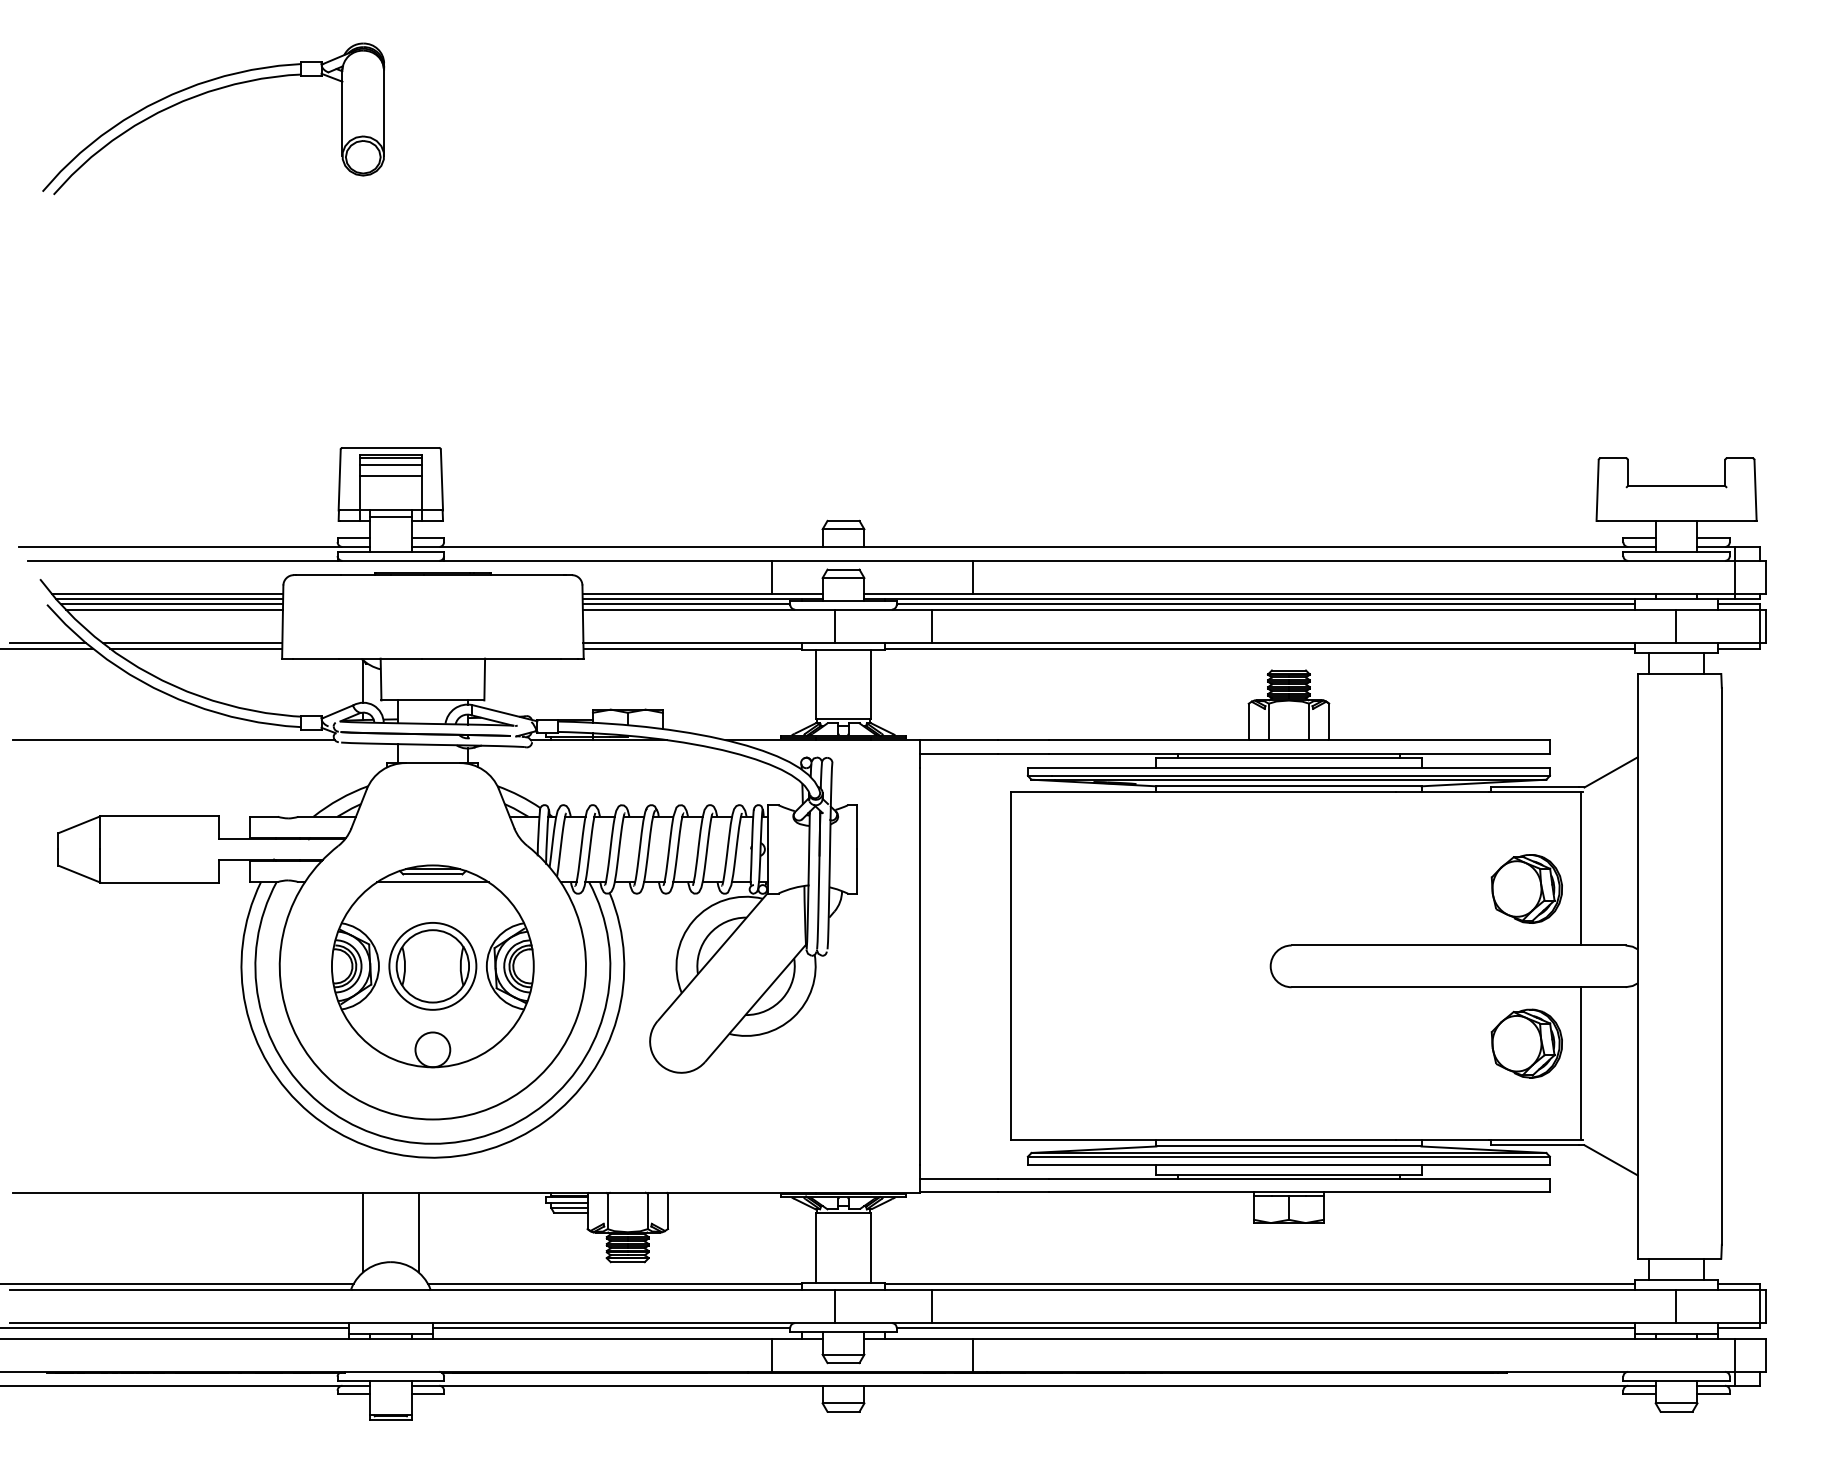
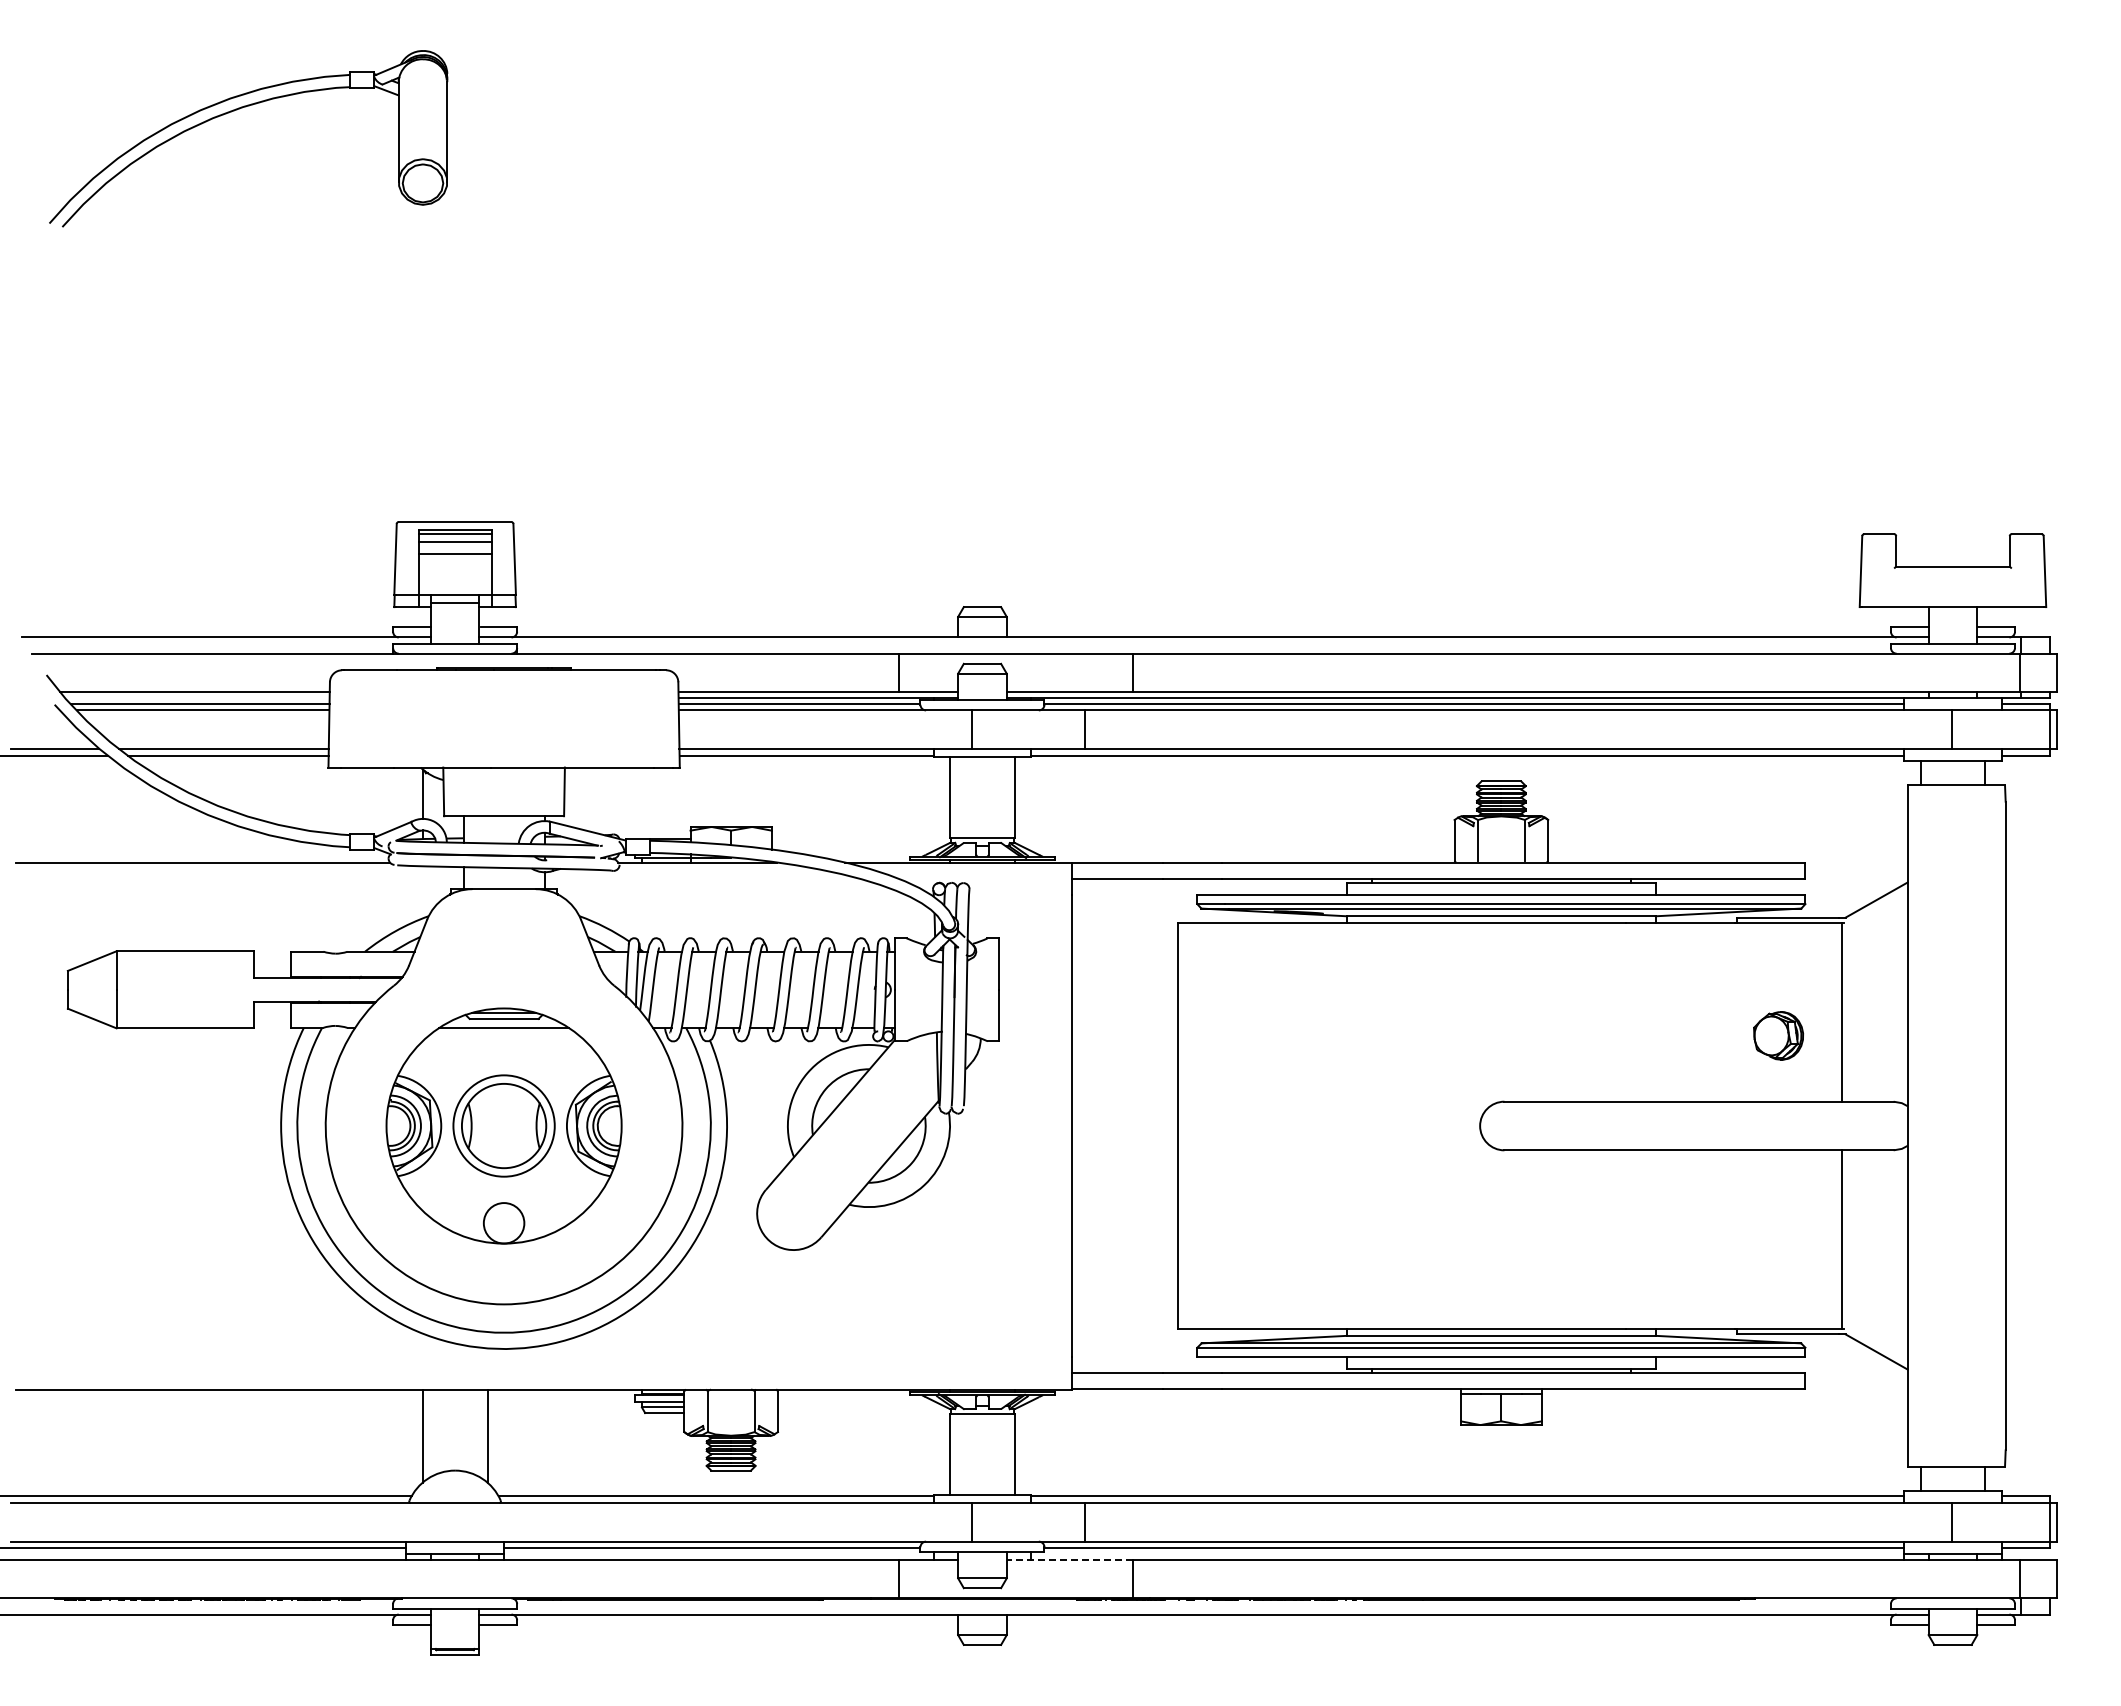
line: (169, 599) -> (197, 698), removed
part: (1526, 888) -> (1778, 1035), size x0.6
part: (1526, 1043) -> (1778, 1215), removed
line: (918, 1338) -> (1069, 1559), solid -> dashed

